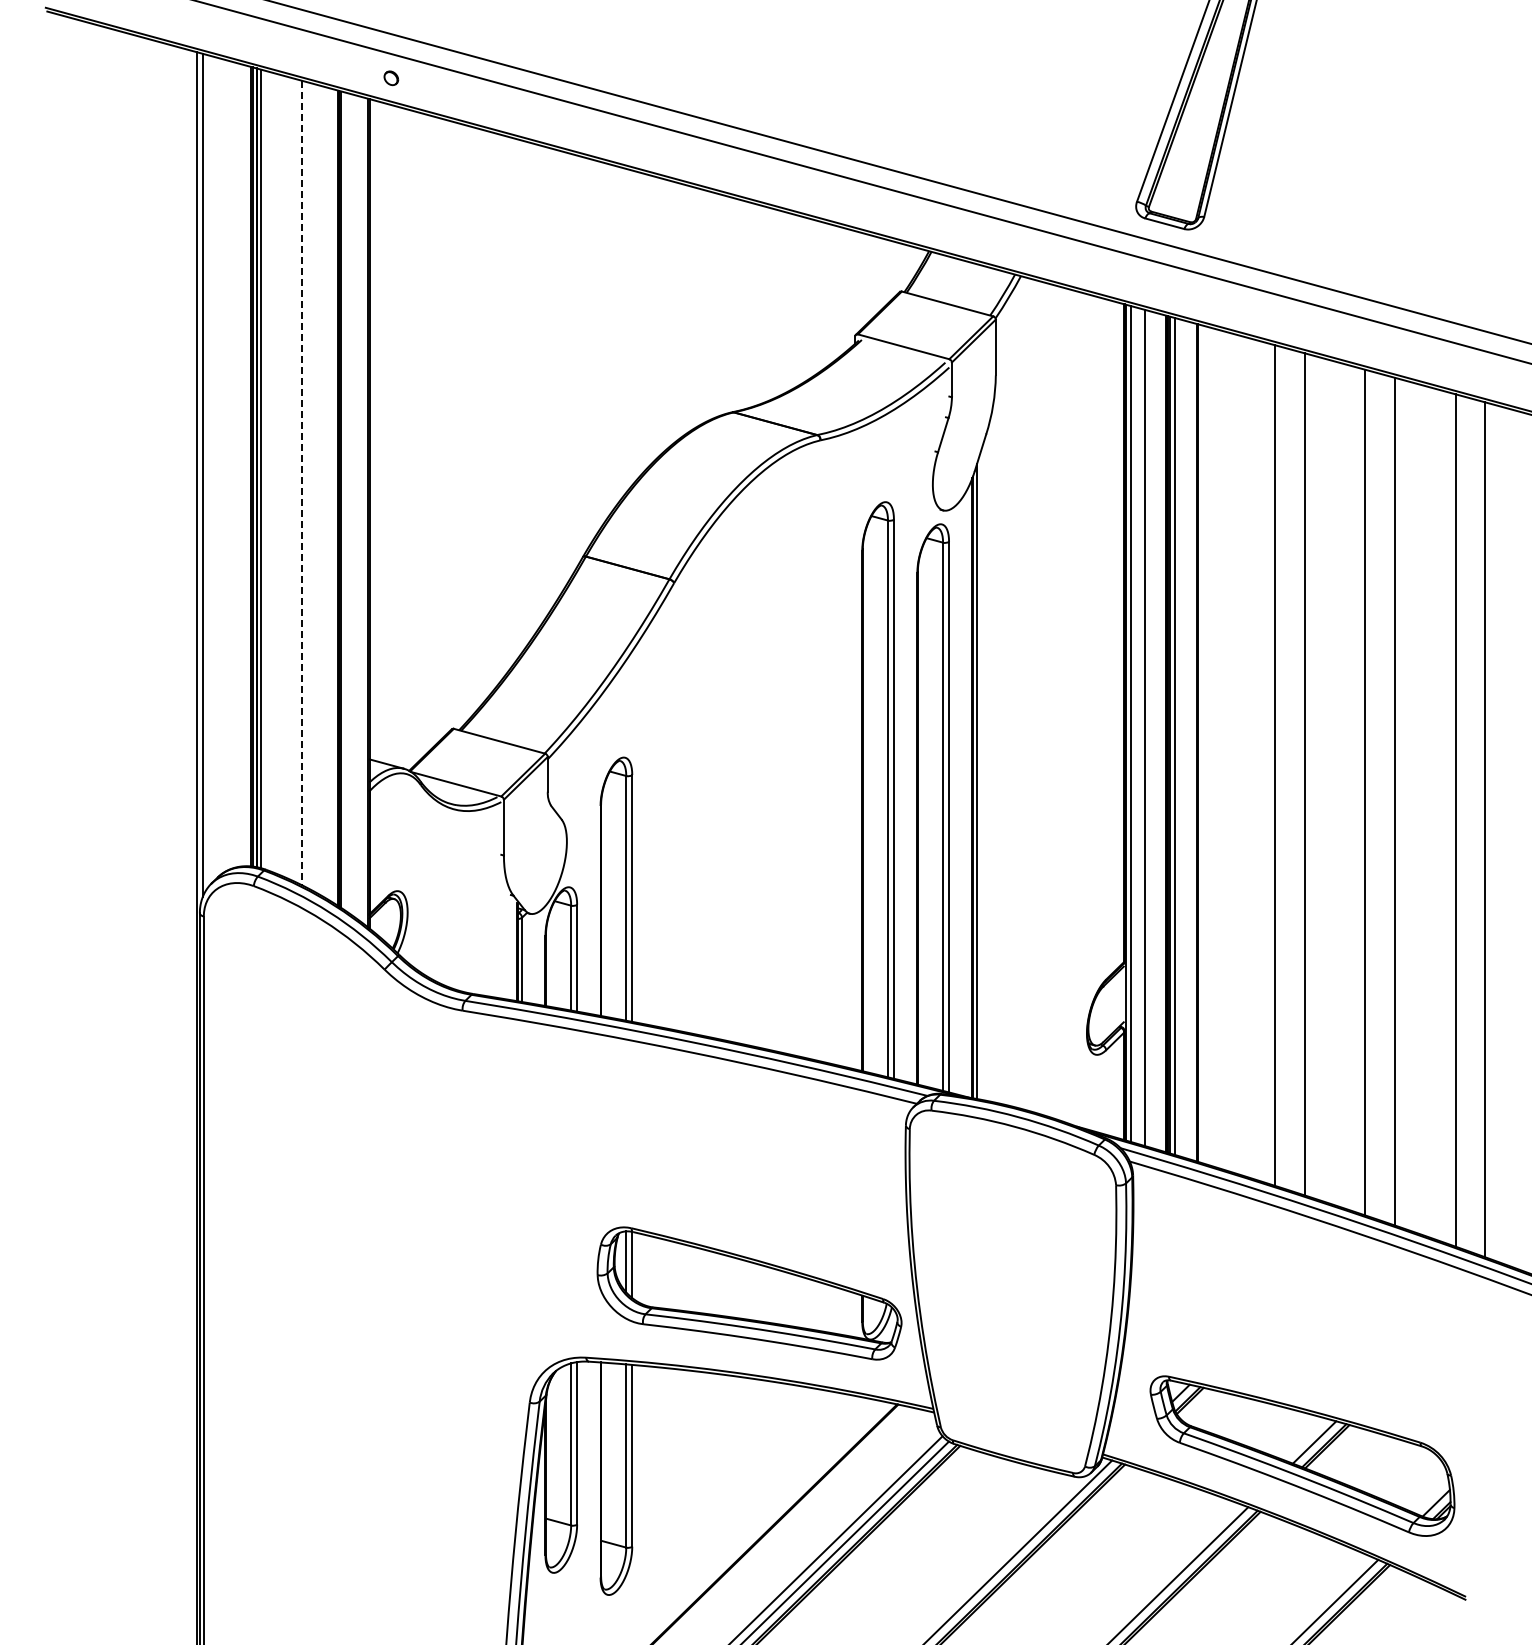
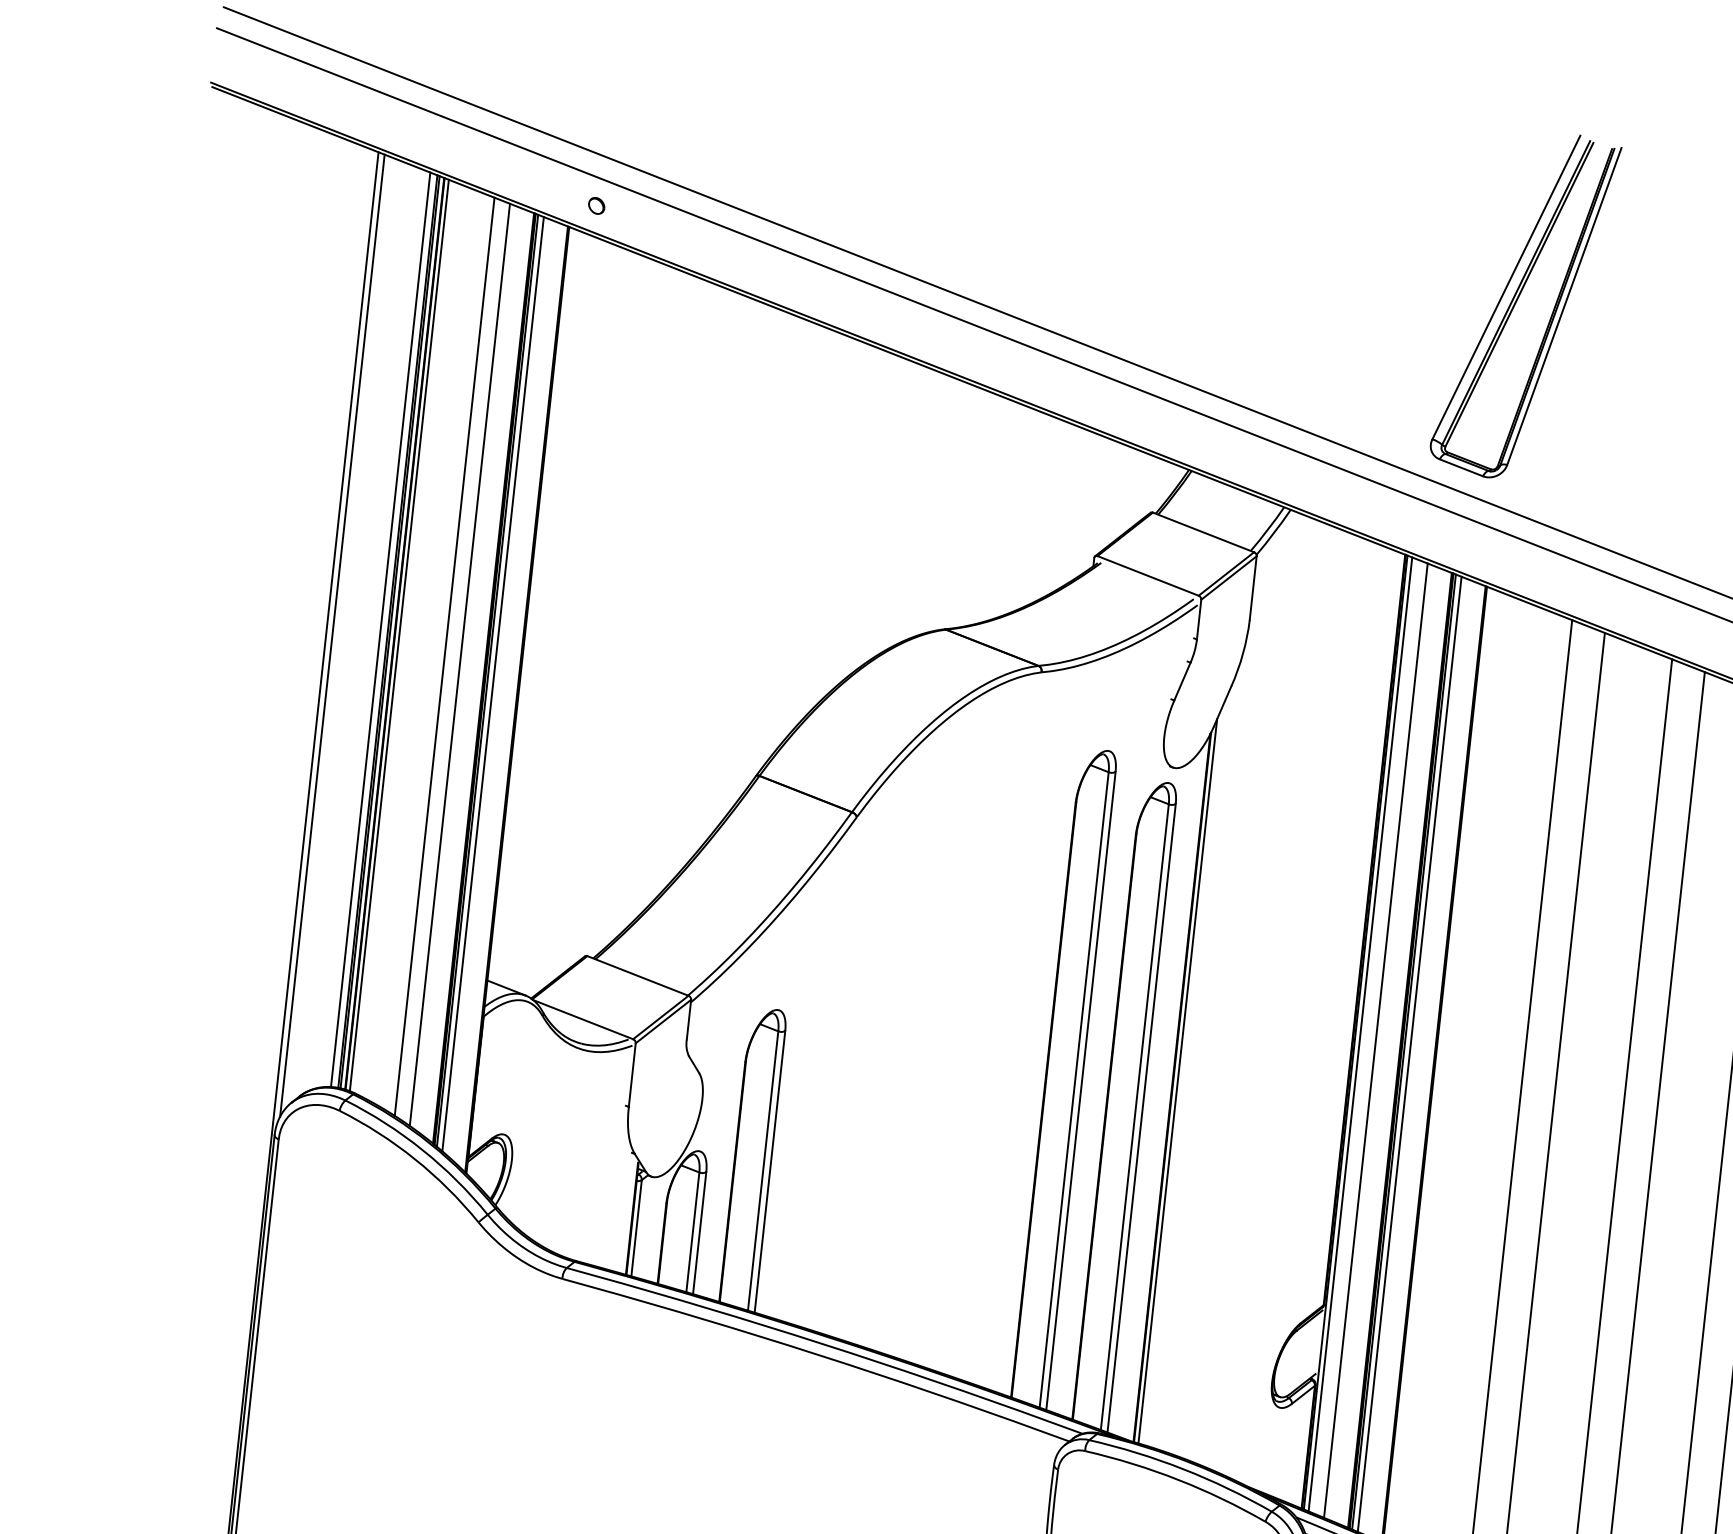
line: (244, 465) -> (381, 629), added
line: (302, 483) -> (445, 657), dashed -> solid
line: (316, 488) -> (460, 664), added
line: (346, 501) -> (493, 683), added

